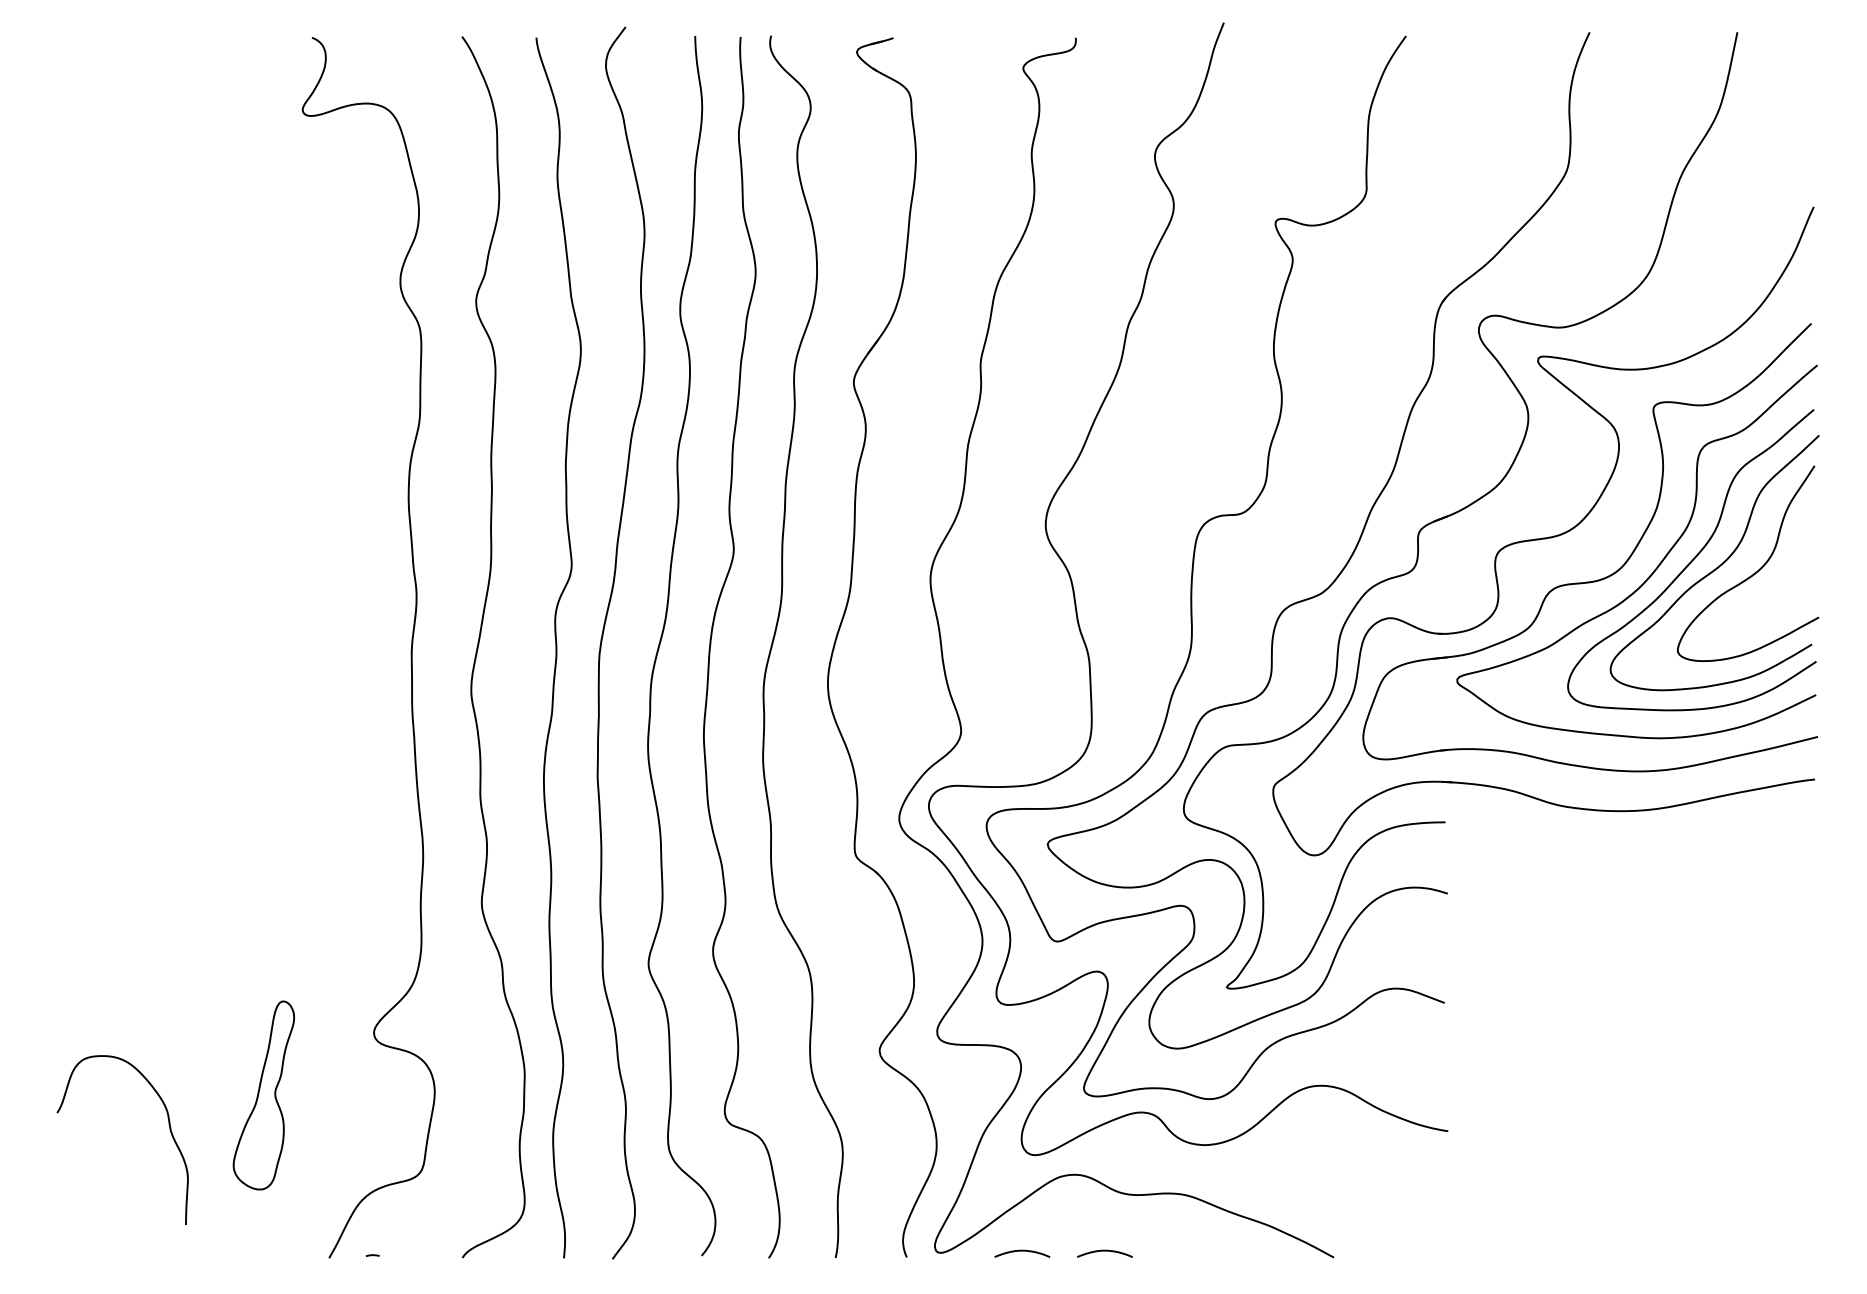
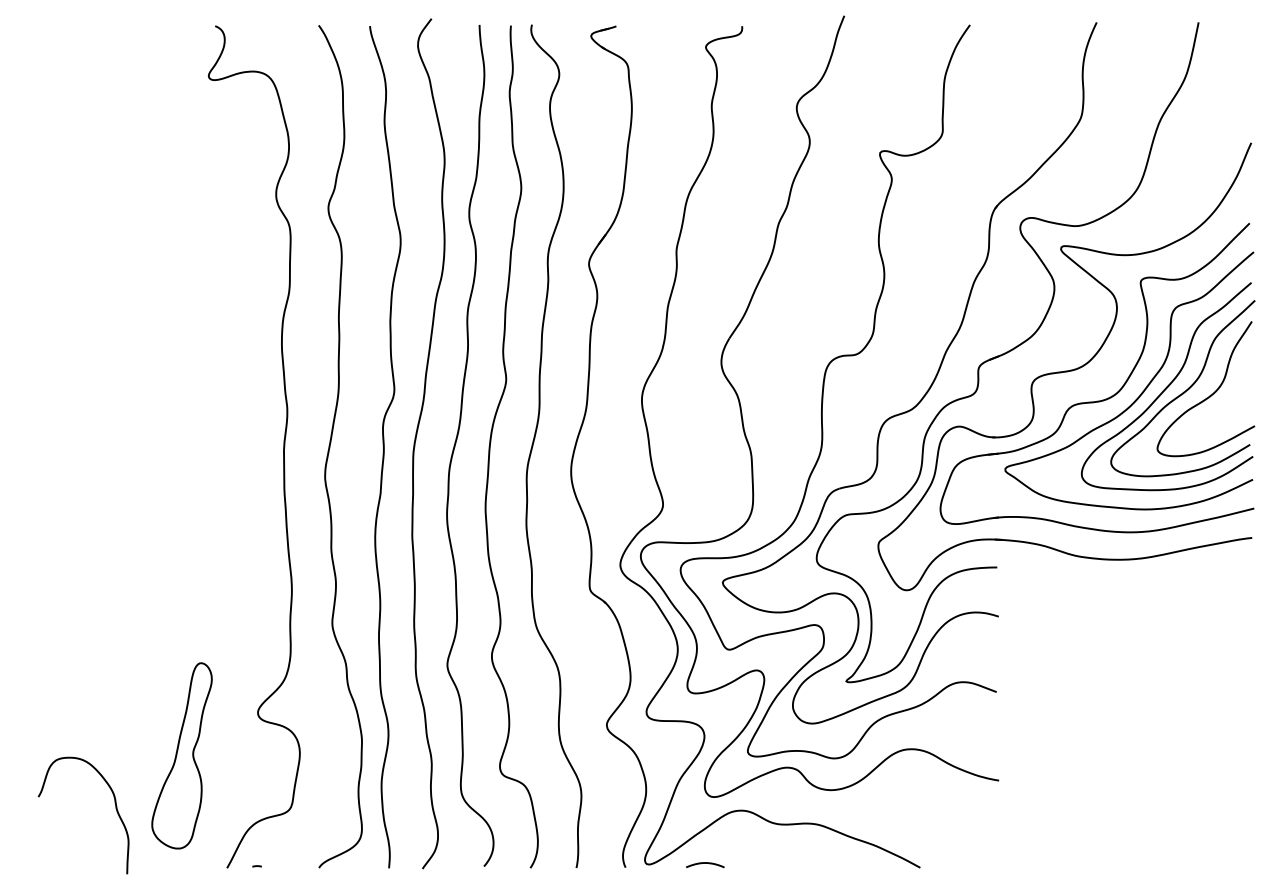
part: (263, 1094) -> (181, 755), size x1.43
curve: (168, 1129) -> (115, 808), moved
curve: (1105, 1251) -> (762, 863), removed

